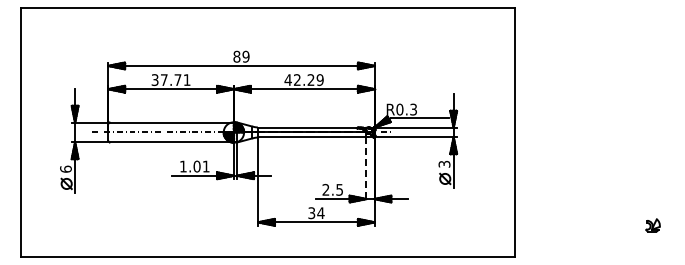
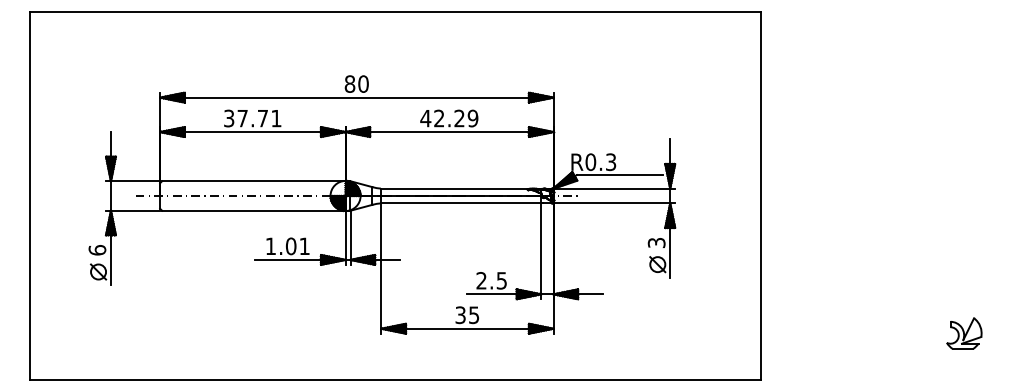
text: (245, 56) -> (362, 83), 89 -> 80
line: (366, 170) -> (541, 252), dashed -> solid
text: (320, 213) -> (473, 315), 34 -> 35
part: (652, 225) -> (963, 333), size x1.67

